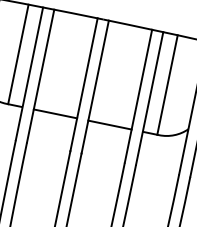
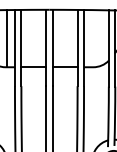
line: (167, 84) -> (92, 38), removed

